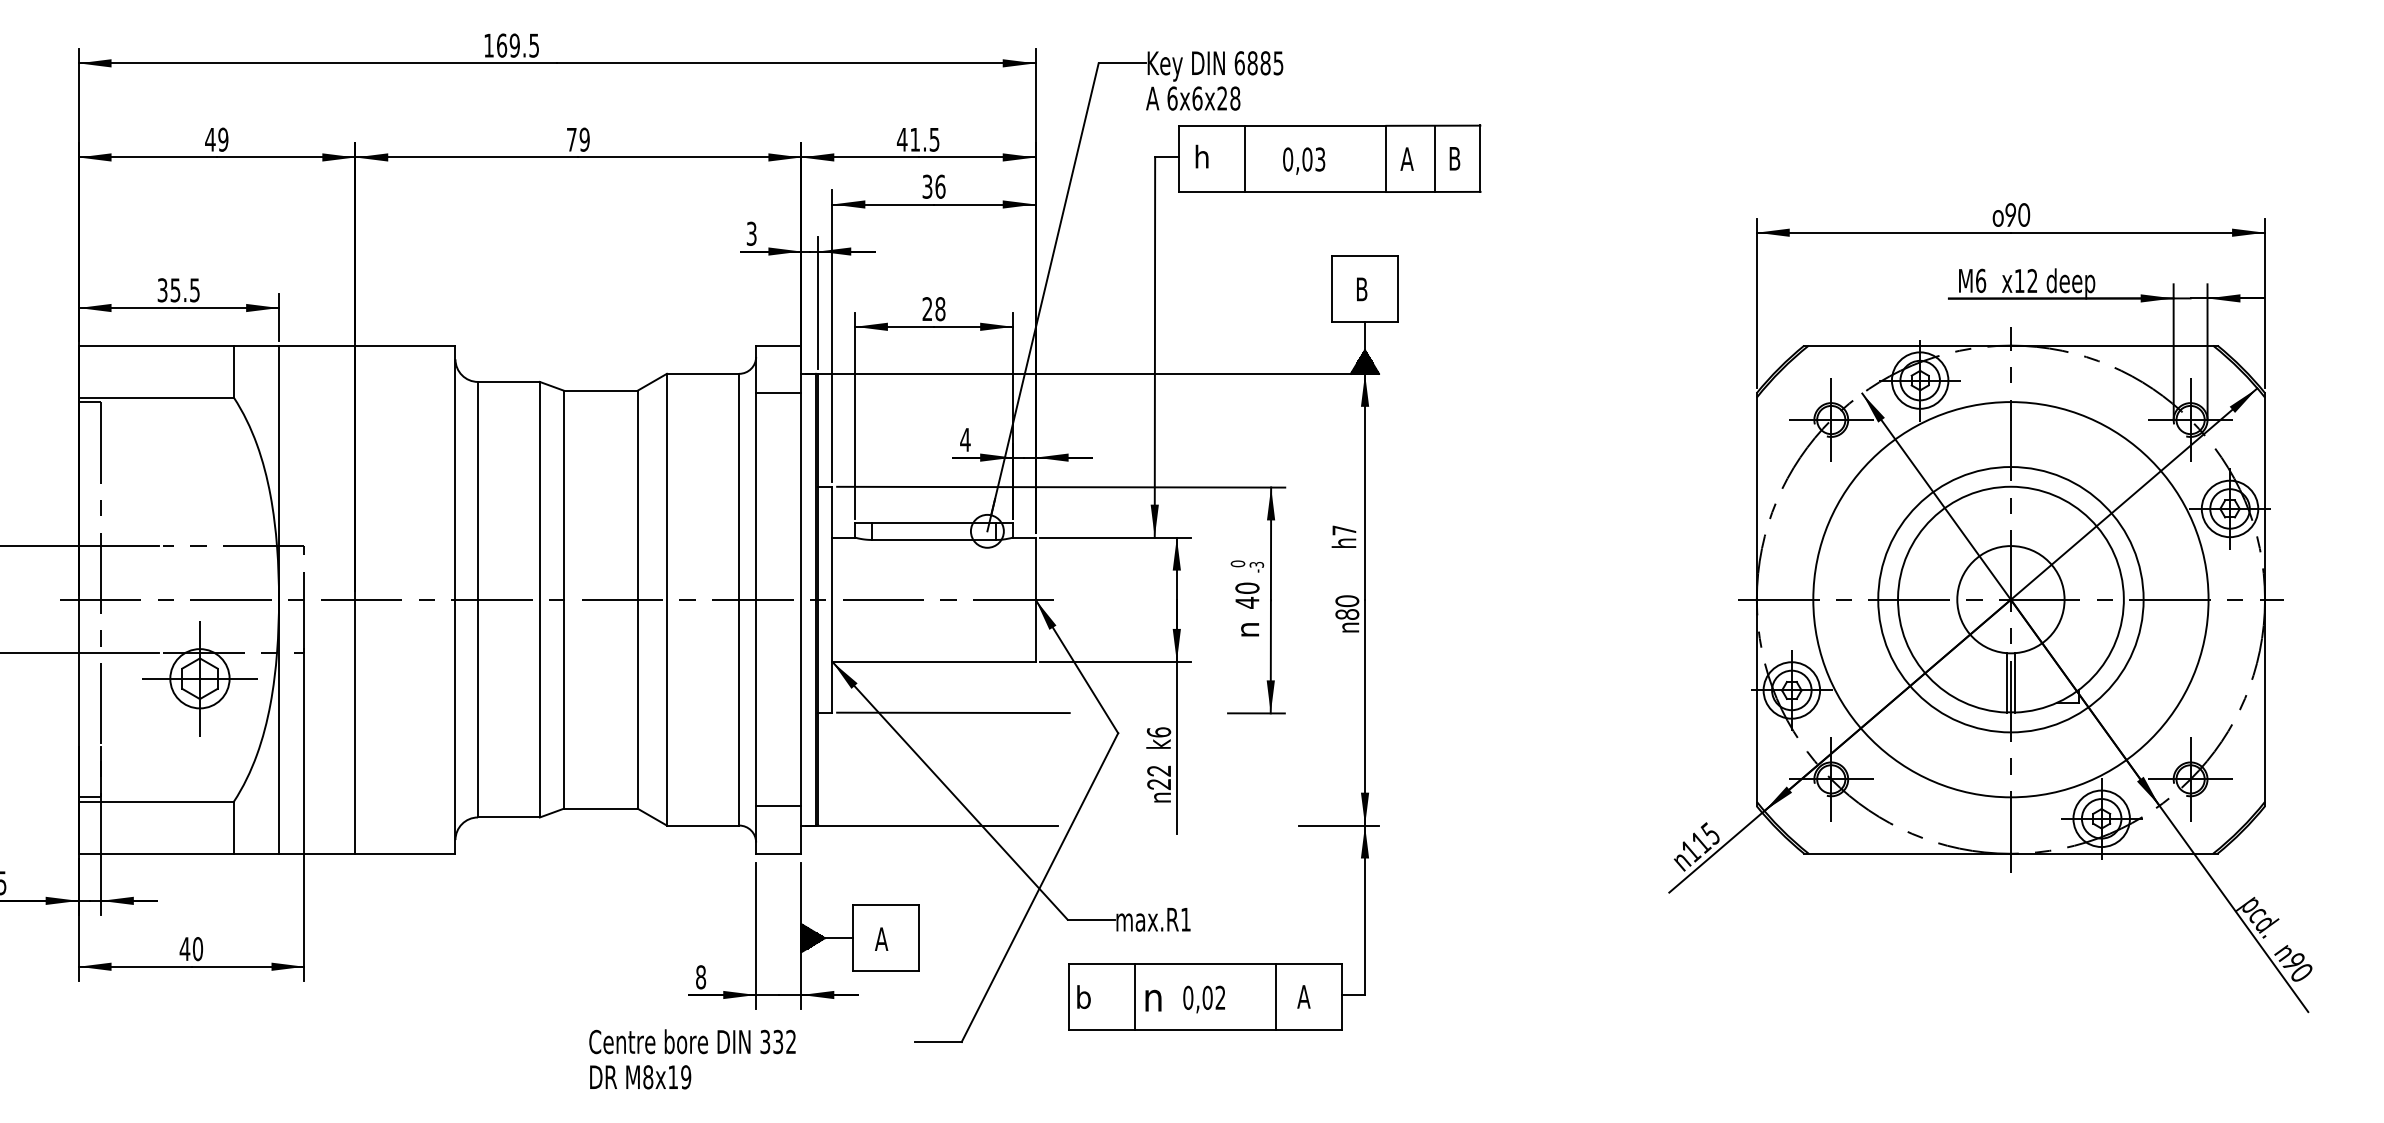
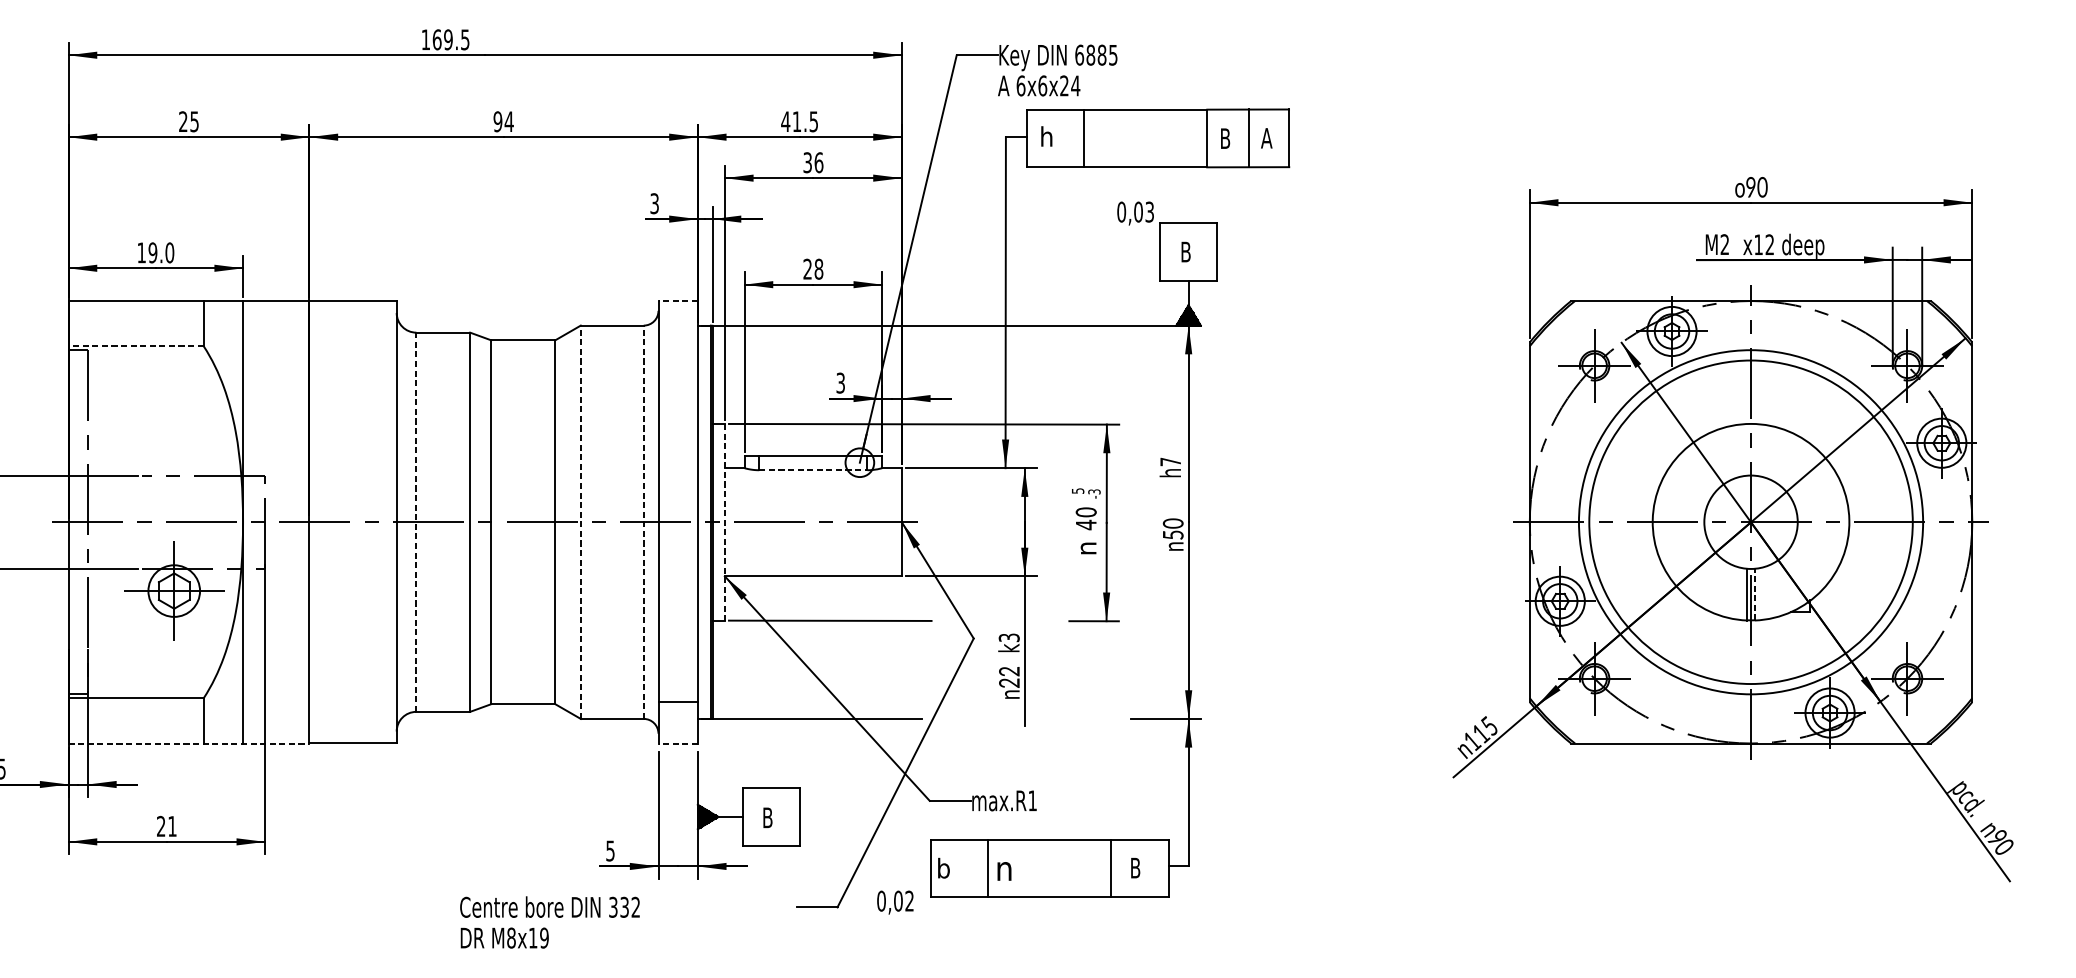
text: (1235, 98) -> (1075, 85), 6x6x28 -> 6x6x24
text: (216, 139) -> (188, 121), 49 -> 25
text: (578, 139) -> (503, 121), 79 -> 94
text: (1406, 158) -> (1224, 138), A -> B
text: (1454, 158) -> (1266, 138), B -> A
text: (1304, 160) -> (1135, 212), moved
text: (1981, 280) -> (1725, 244), M6 -> M2
text: (178, 290) -> (155, 253), 35.5 -> 19.0
line: (778, 345) -> (677, 300), solid -> dashed
line: (778, 393) -> (677, 342), removed
line: (156, 397) -> (136, 346), solid -> dashed
text: (965, 439) -> (840, 382), 4 -> 3
line: (934, 539) -> (813, 469), solid -> dashed
text: (1237, 563) -> (1077, 490), 0 -> 5
line: (478, 599) -> (416, 522), solid -> dashed
line: (666, 599) -> (580, 522), solid -> dashed
line: (739, 599) -> (644, 522), solid -> dashed
line: (832, 599) -> (724, 522), solid -> dashed
circle: (2010, 599) -> (1750, 522), size x1.4
text: (1347, 614) -> (1173, 535), 80 -> 50
line: (2015, 682) -> (1755, 594), solid -> dashed
text: (1158, 732) -> (1008, 637), k6 -> k3
line: (217, 853) -> (189, 743), solid -> dashed
line: (778, 853) -> (677, 743), solid -> dashed
text: (881, 938) -> (767, 817), A -> B
text: (191, 949) -> (166, 826), 40 -> 21
text: (701, 977) -> (610, 851), 8 -> 5
text: (1303, 996) -> (1135, 867), A -> B
text: (1203, 999) -> (894, 902), moved
text: (692, 1059) -> (549, 922), moved

